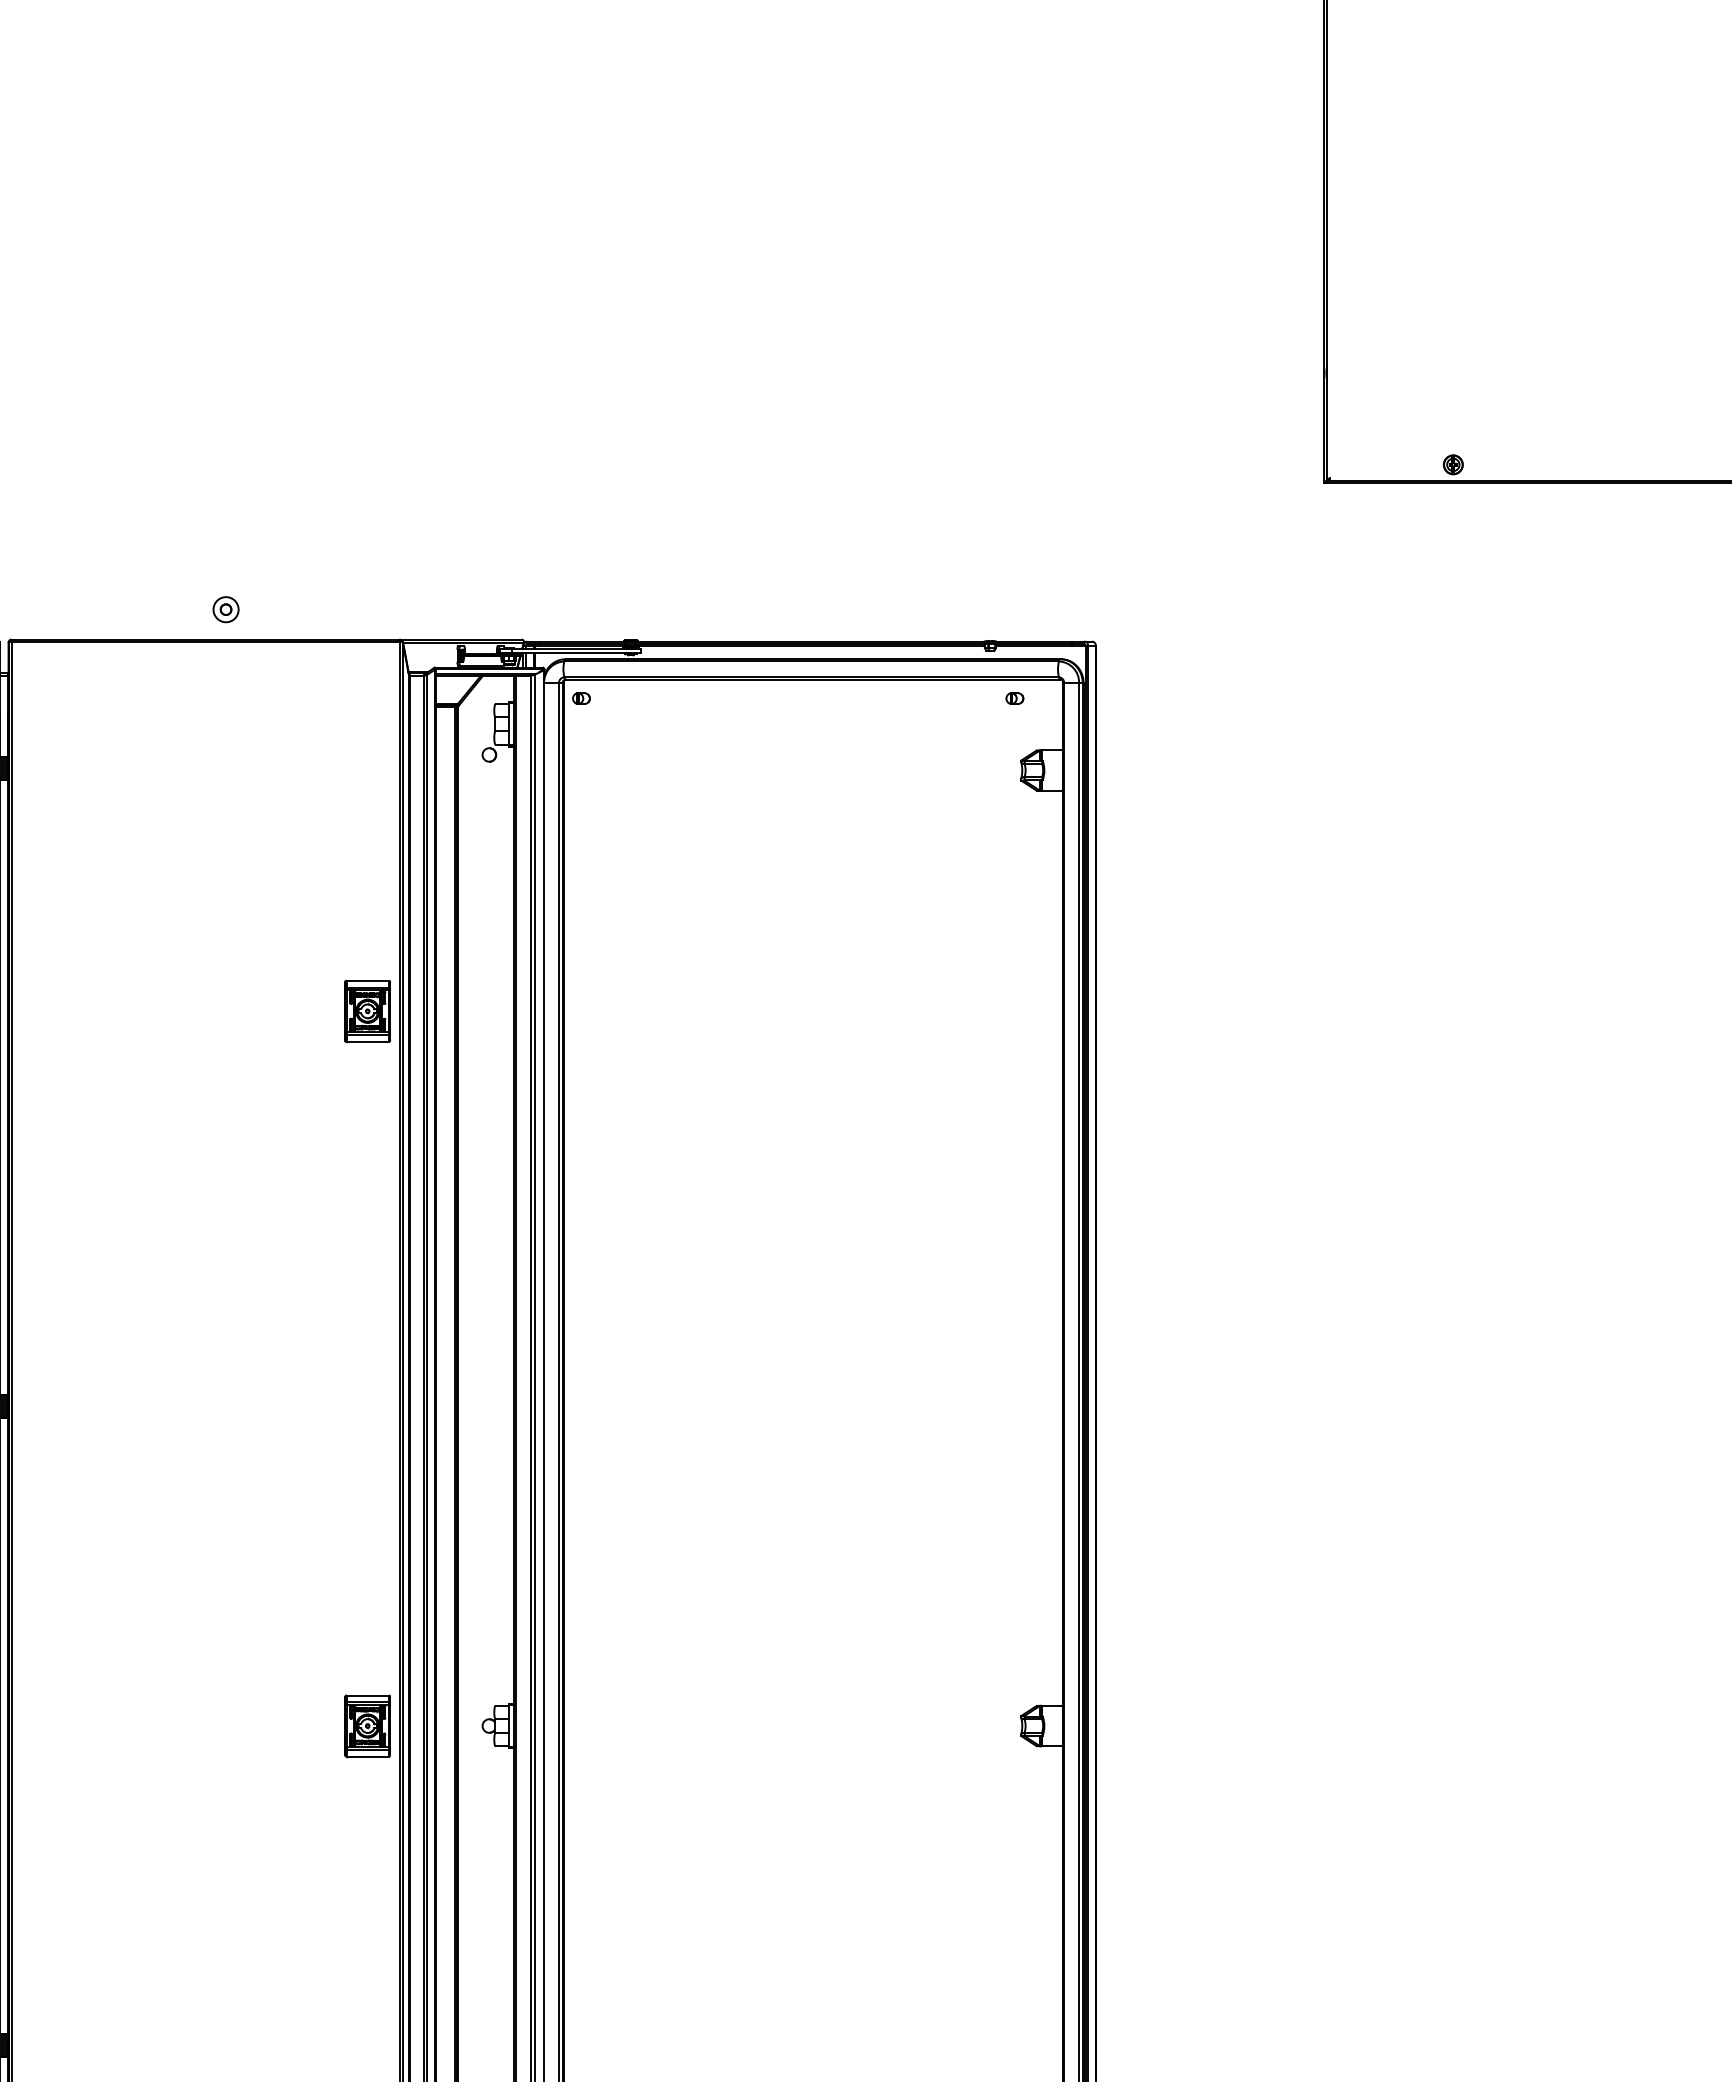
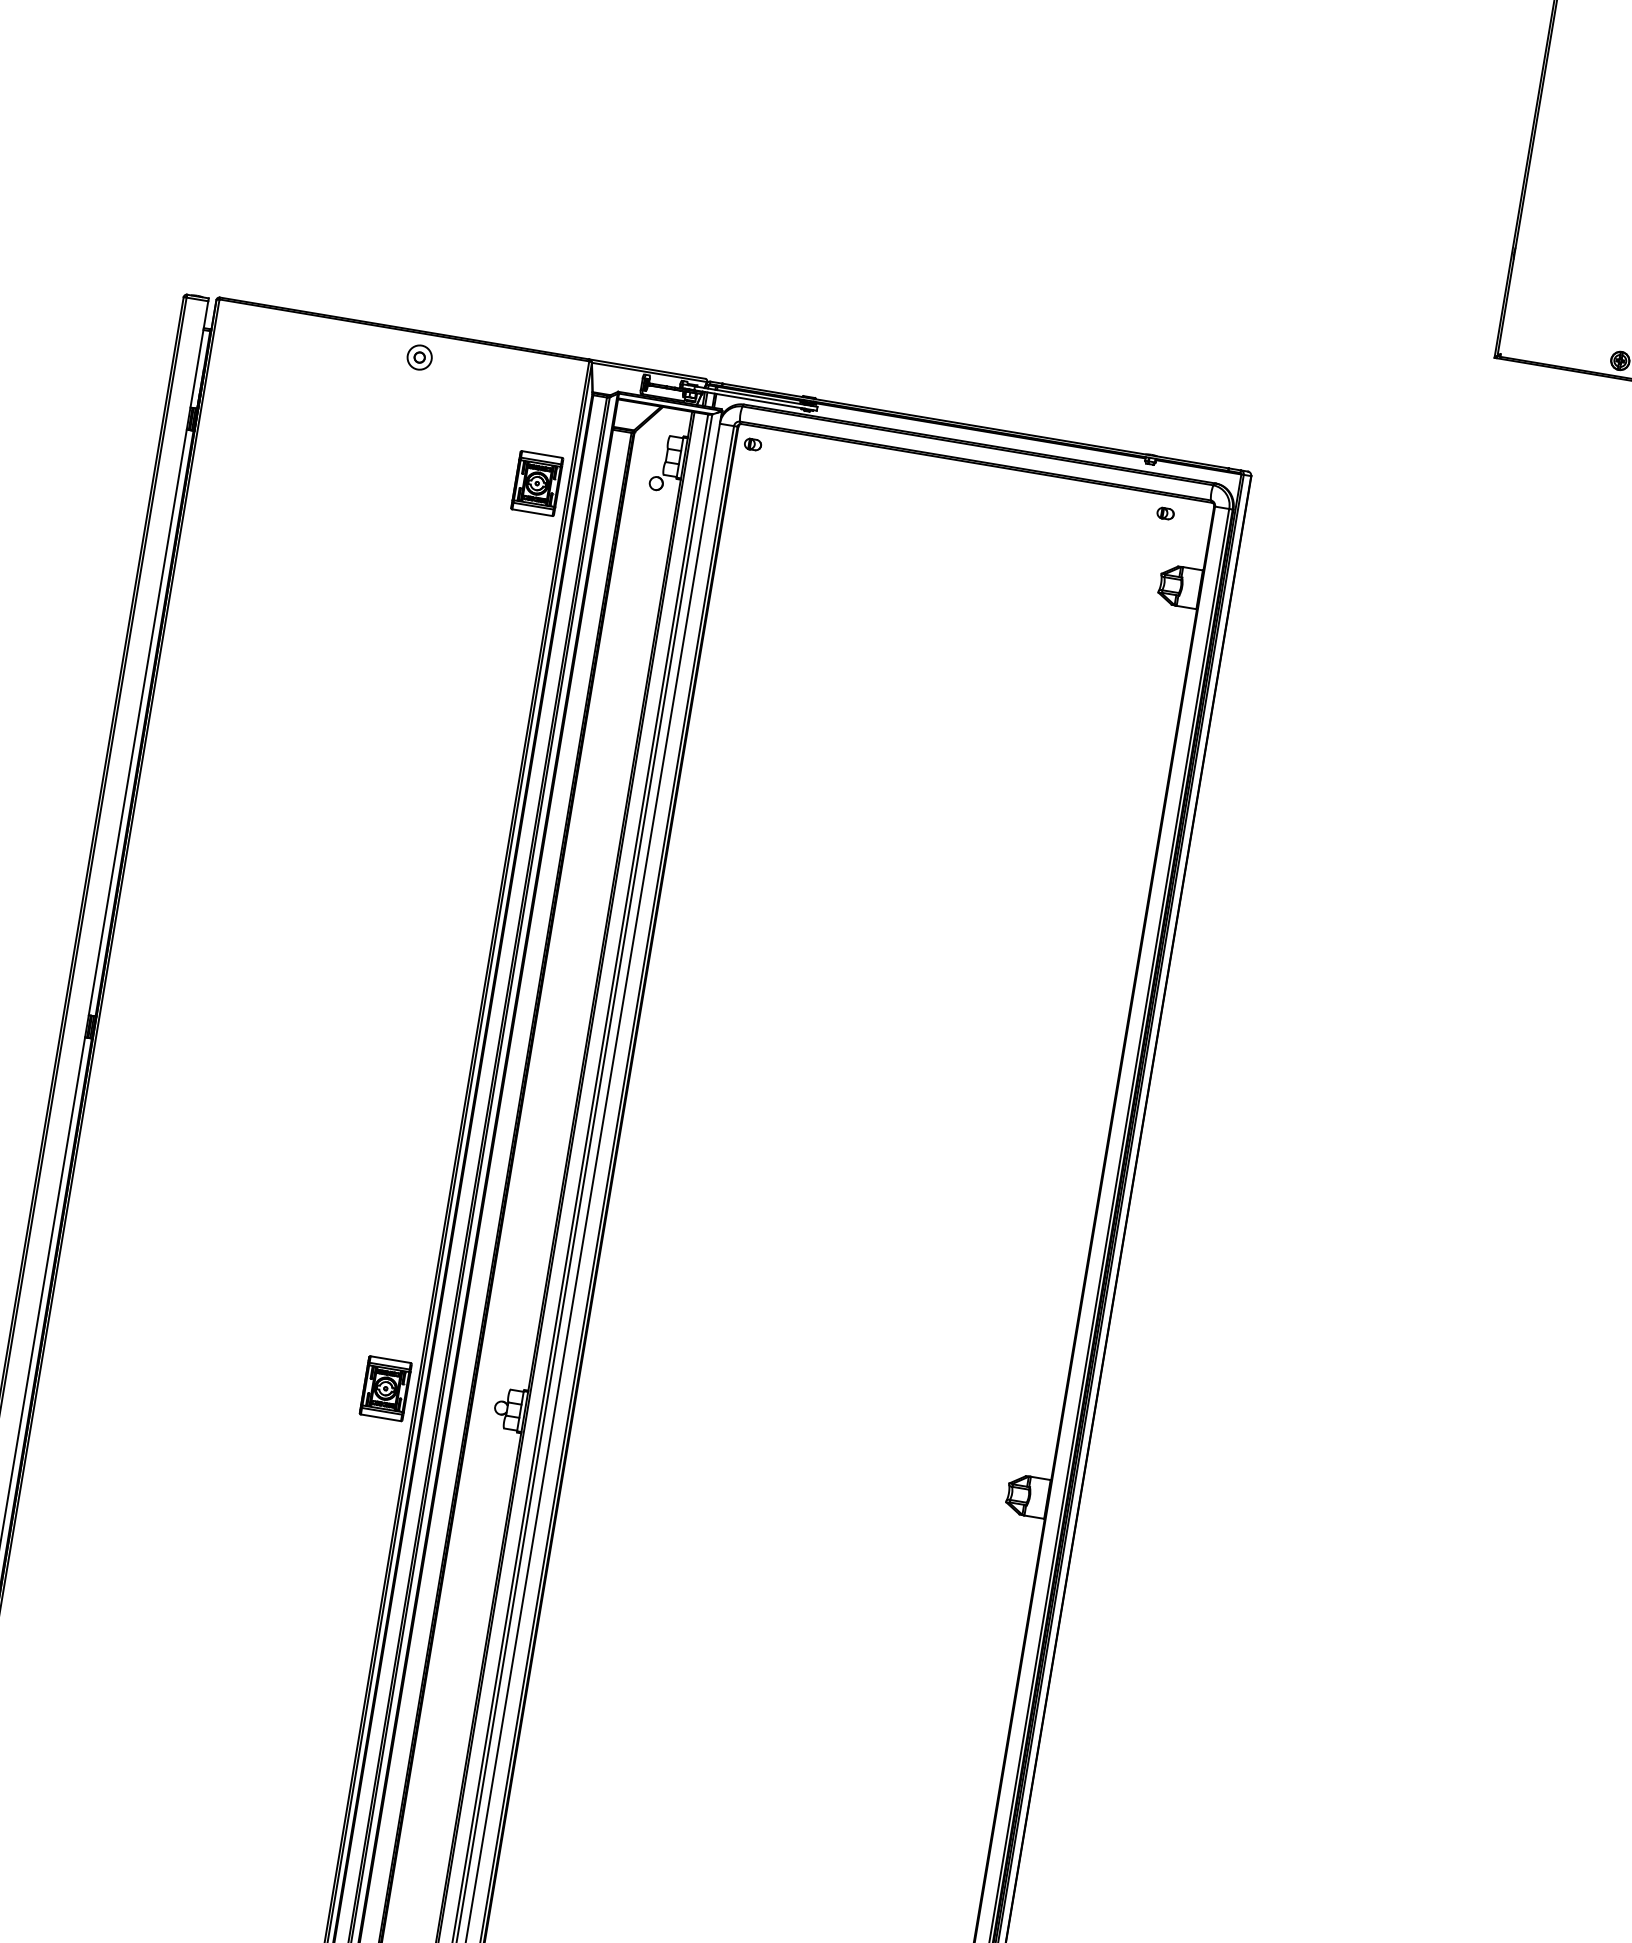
part: (225, 609) -> (419, 357), moved
part: (367, 1011) -> (537, 483), moved

